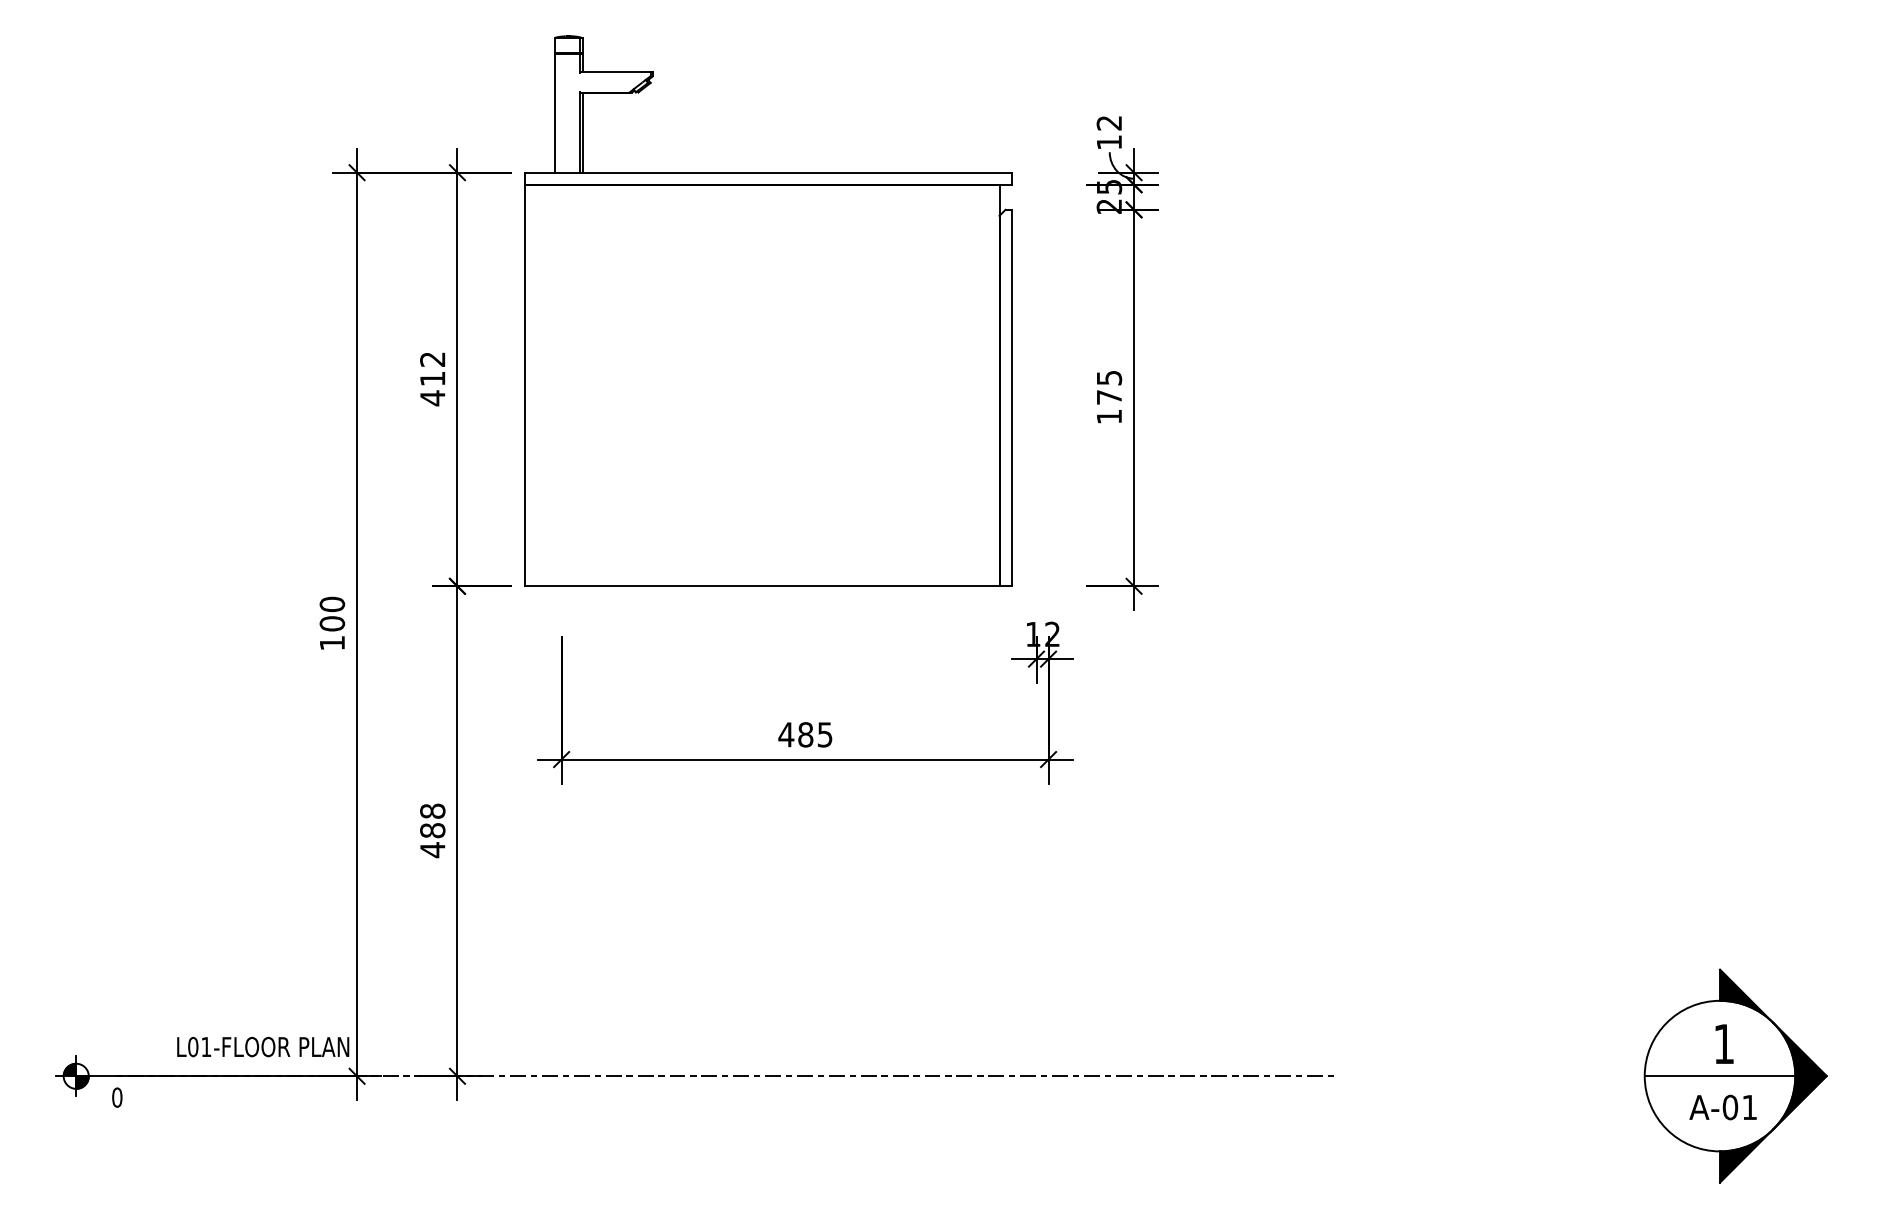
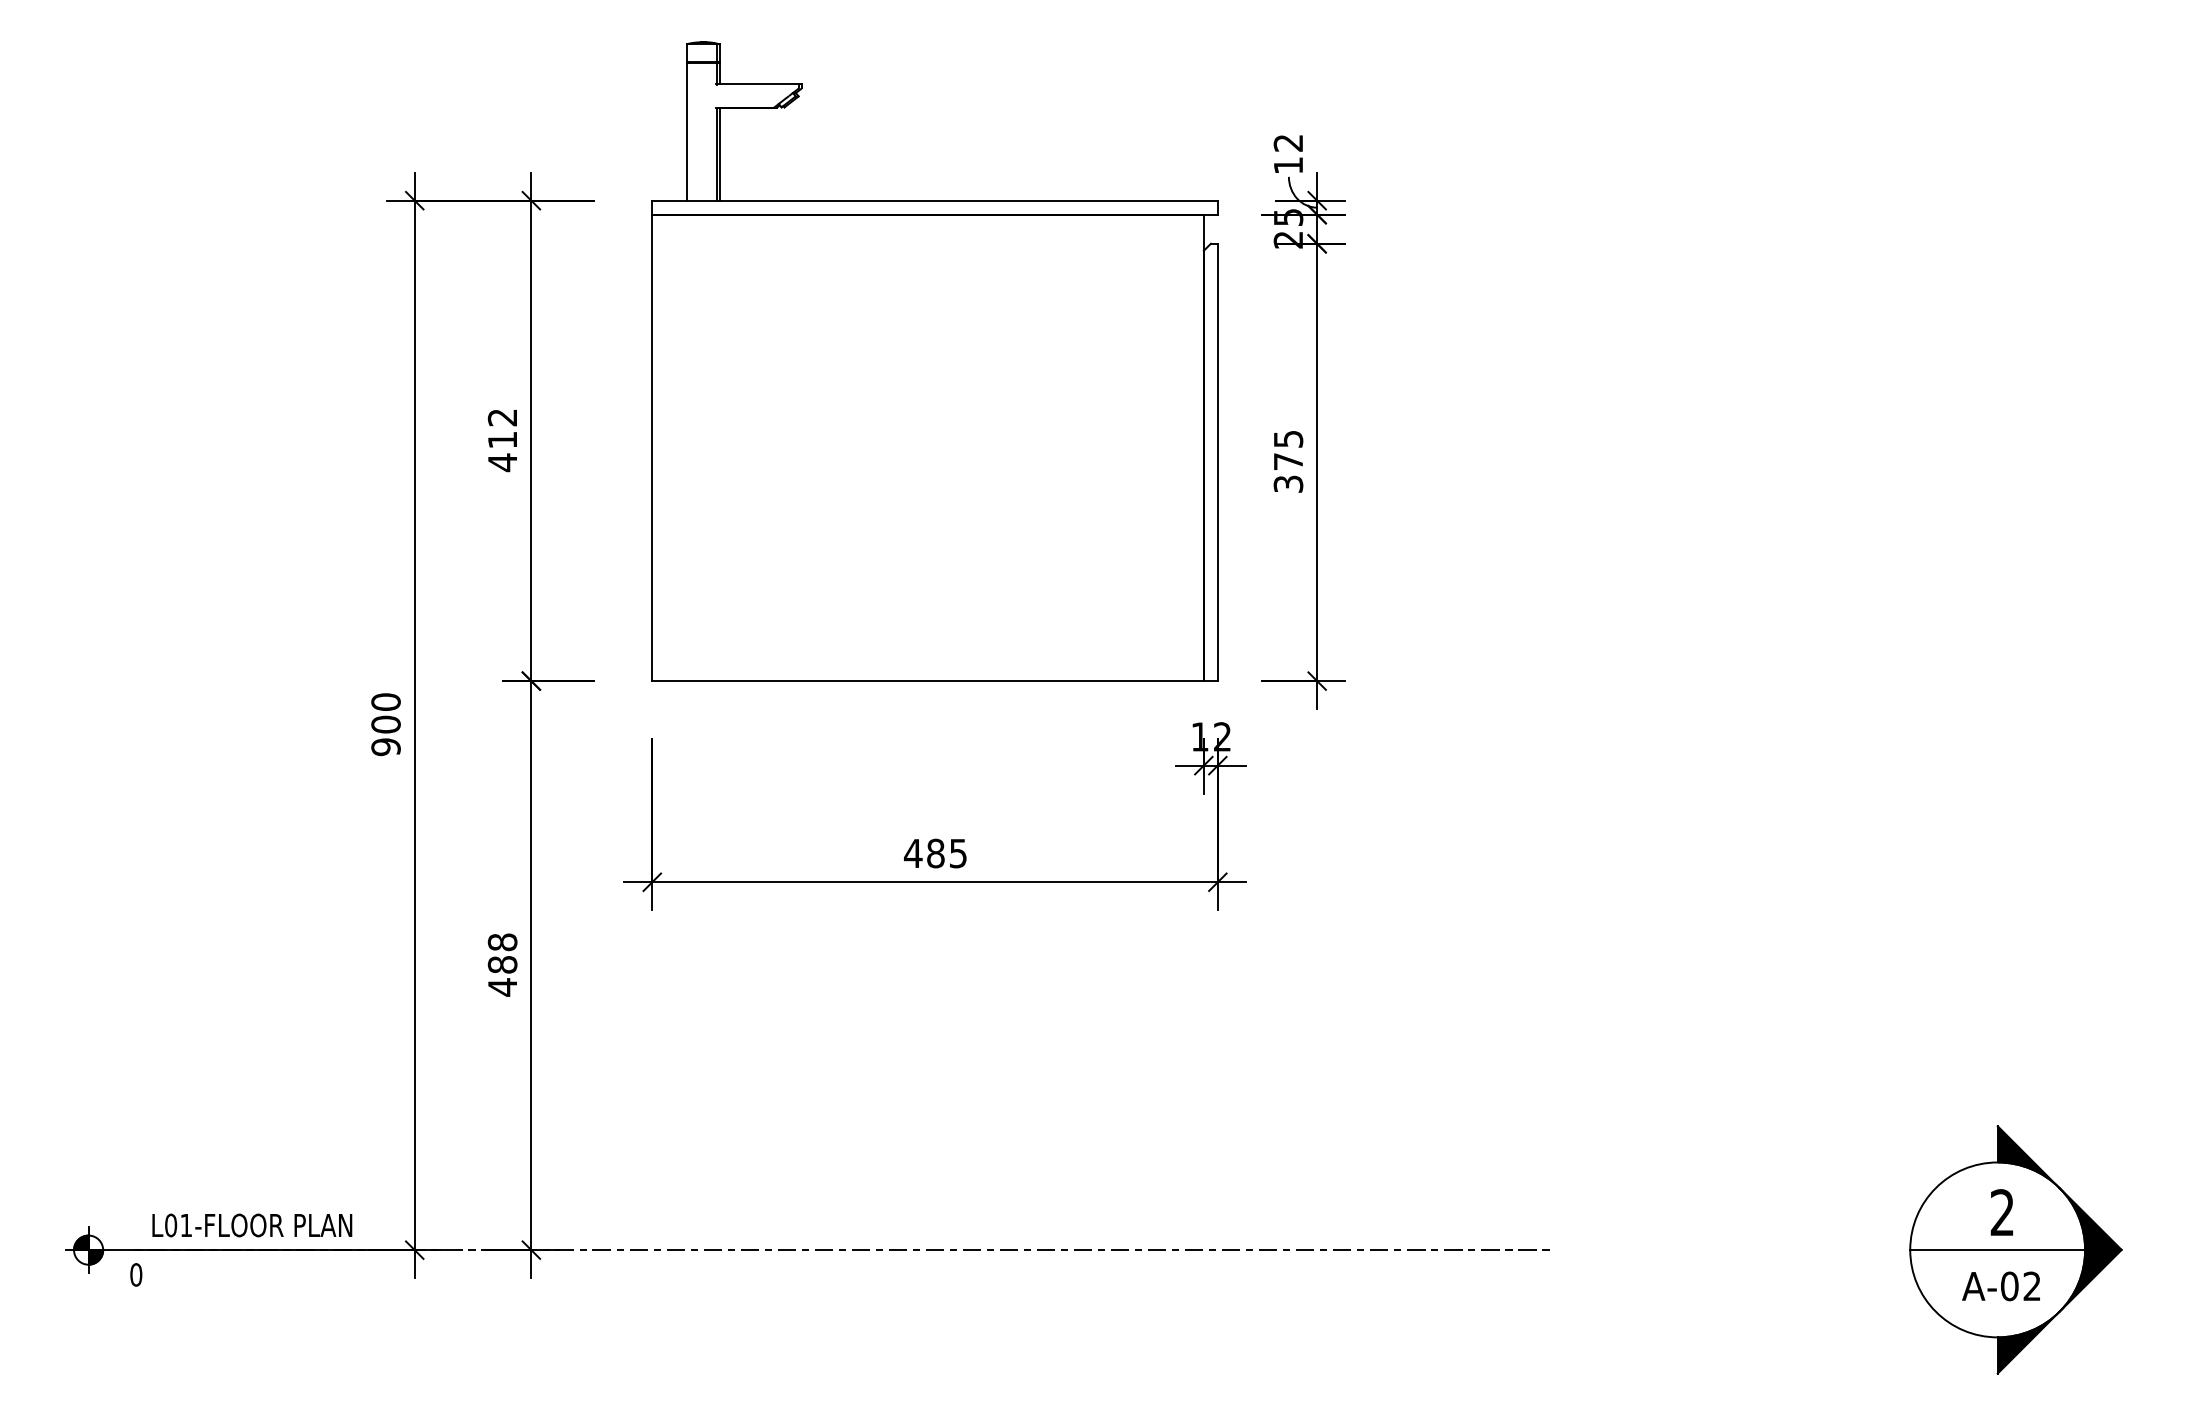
part: (768, 310) -> (935, 360), moved
text: (1109, 416) -> (1288, 483), 175 -> 375
text: (332, 642) -> (386, 746), 100 -> 900
text: (1723, 1043) -> (2001, 1212), 1 -> 2
text: (263, 1046) -> (252, 1224), moved
text: (1749, 1106) -> (2031, 1285), A-01 -> A-02

